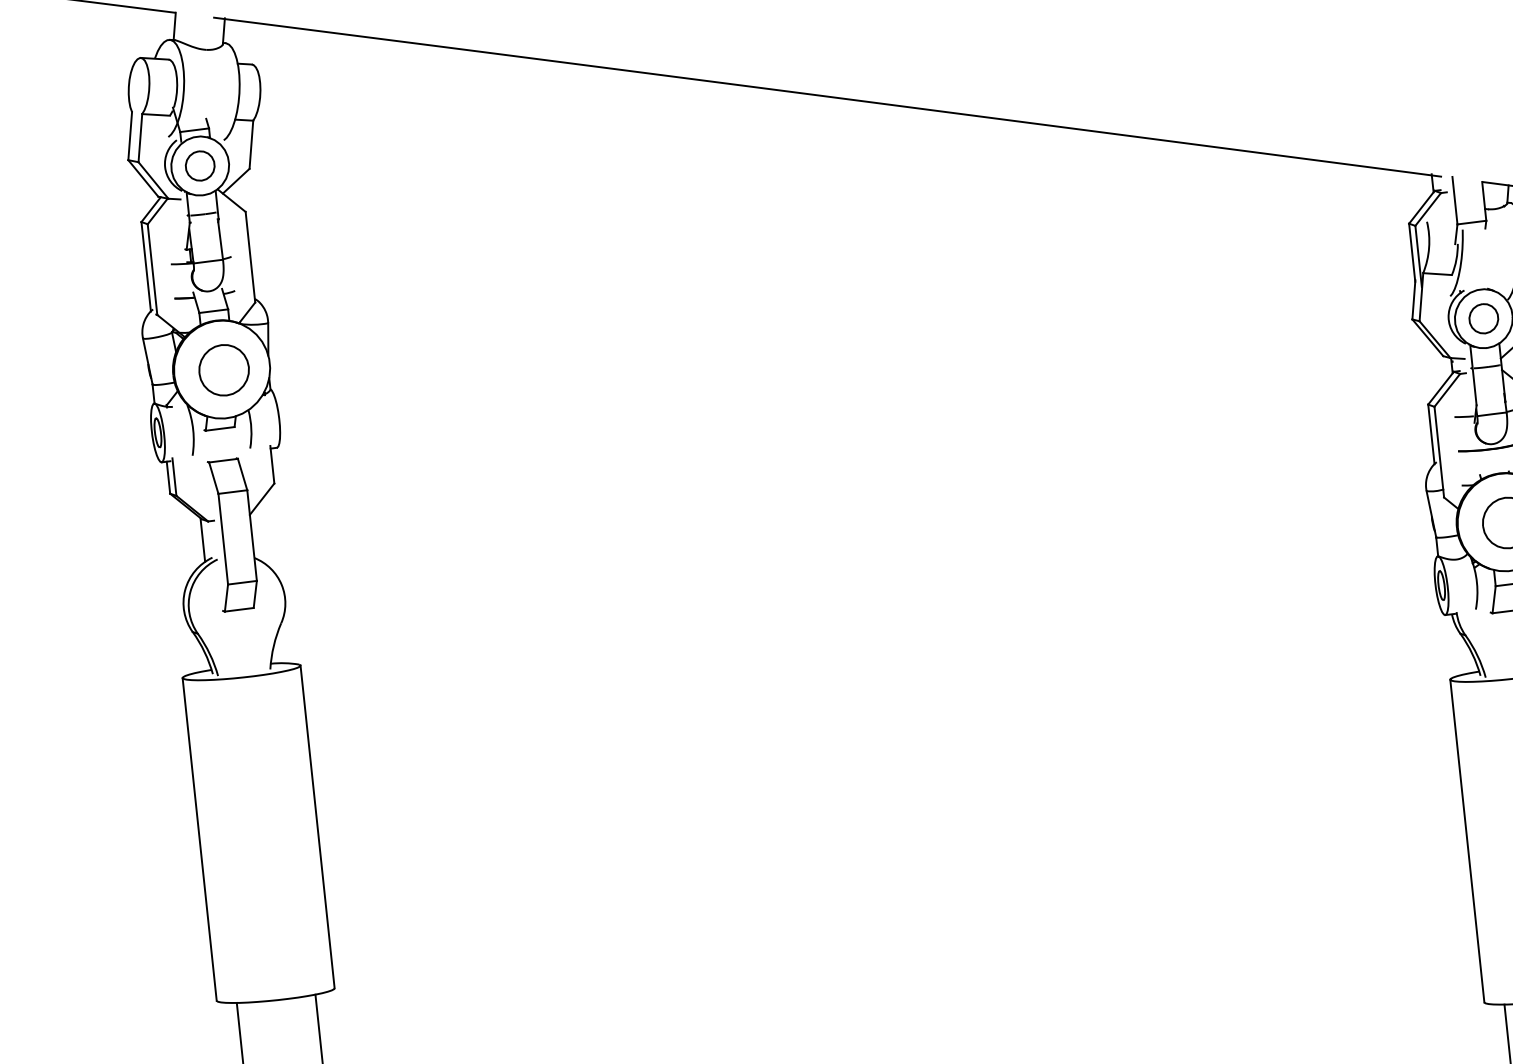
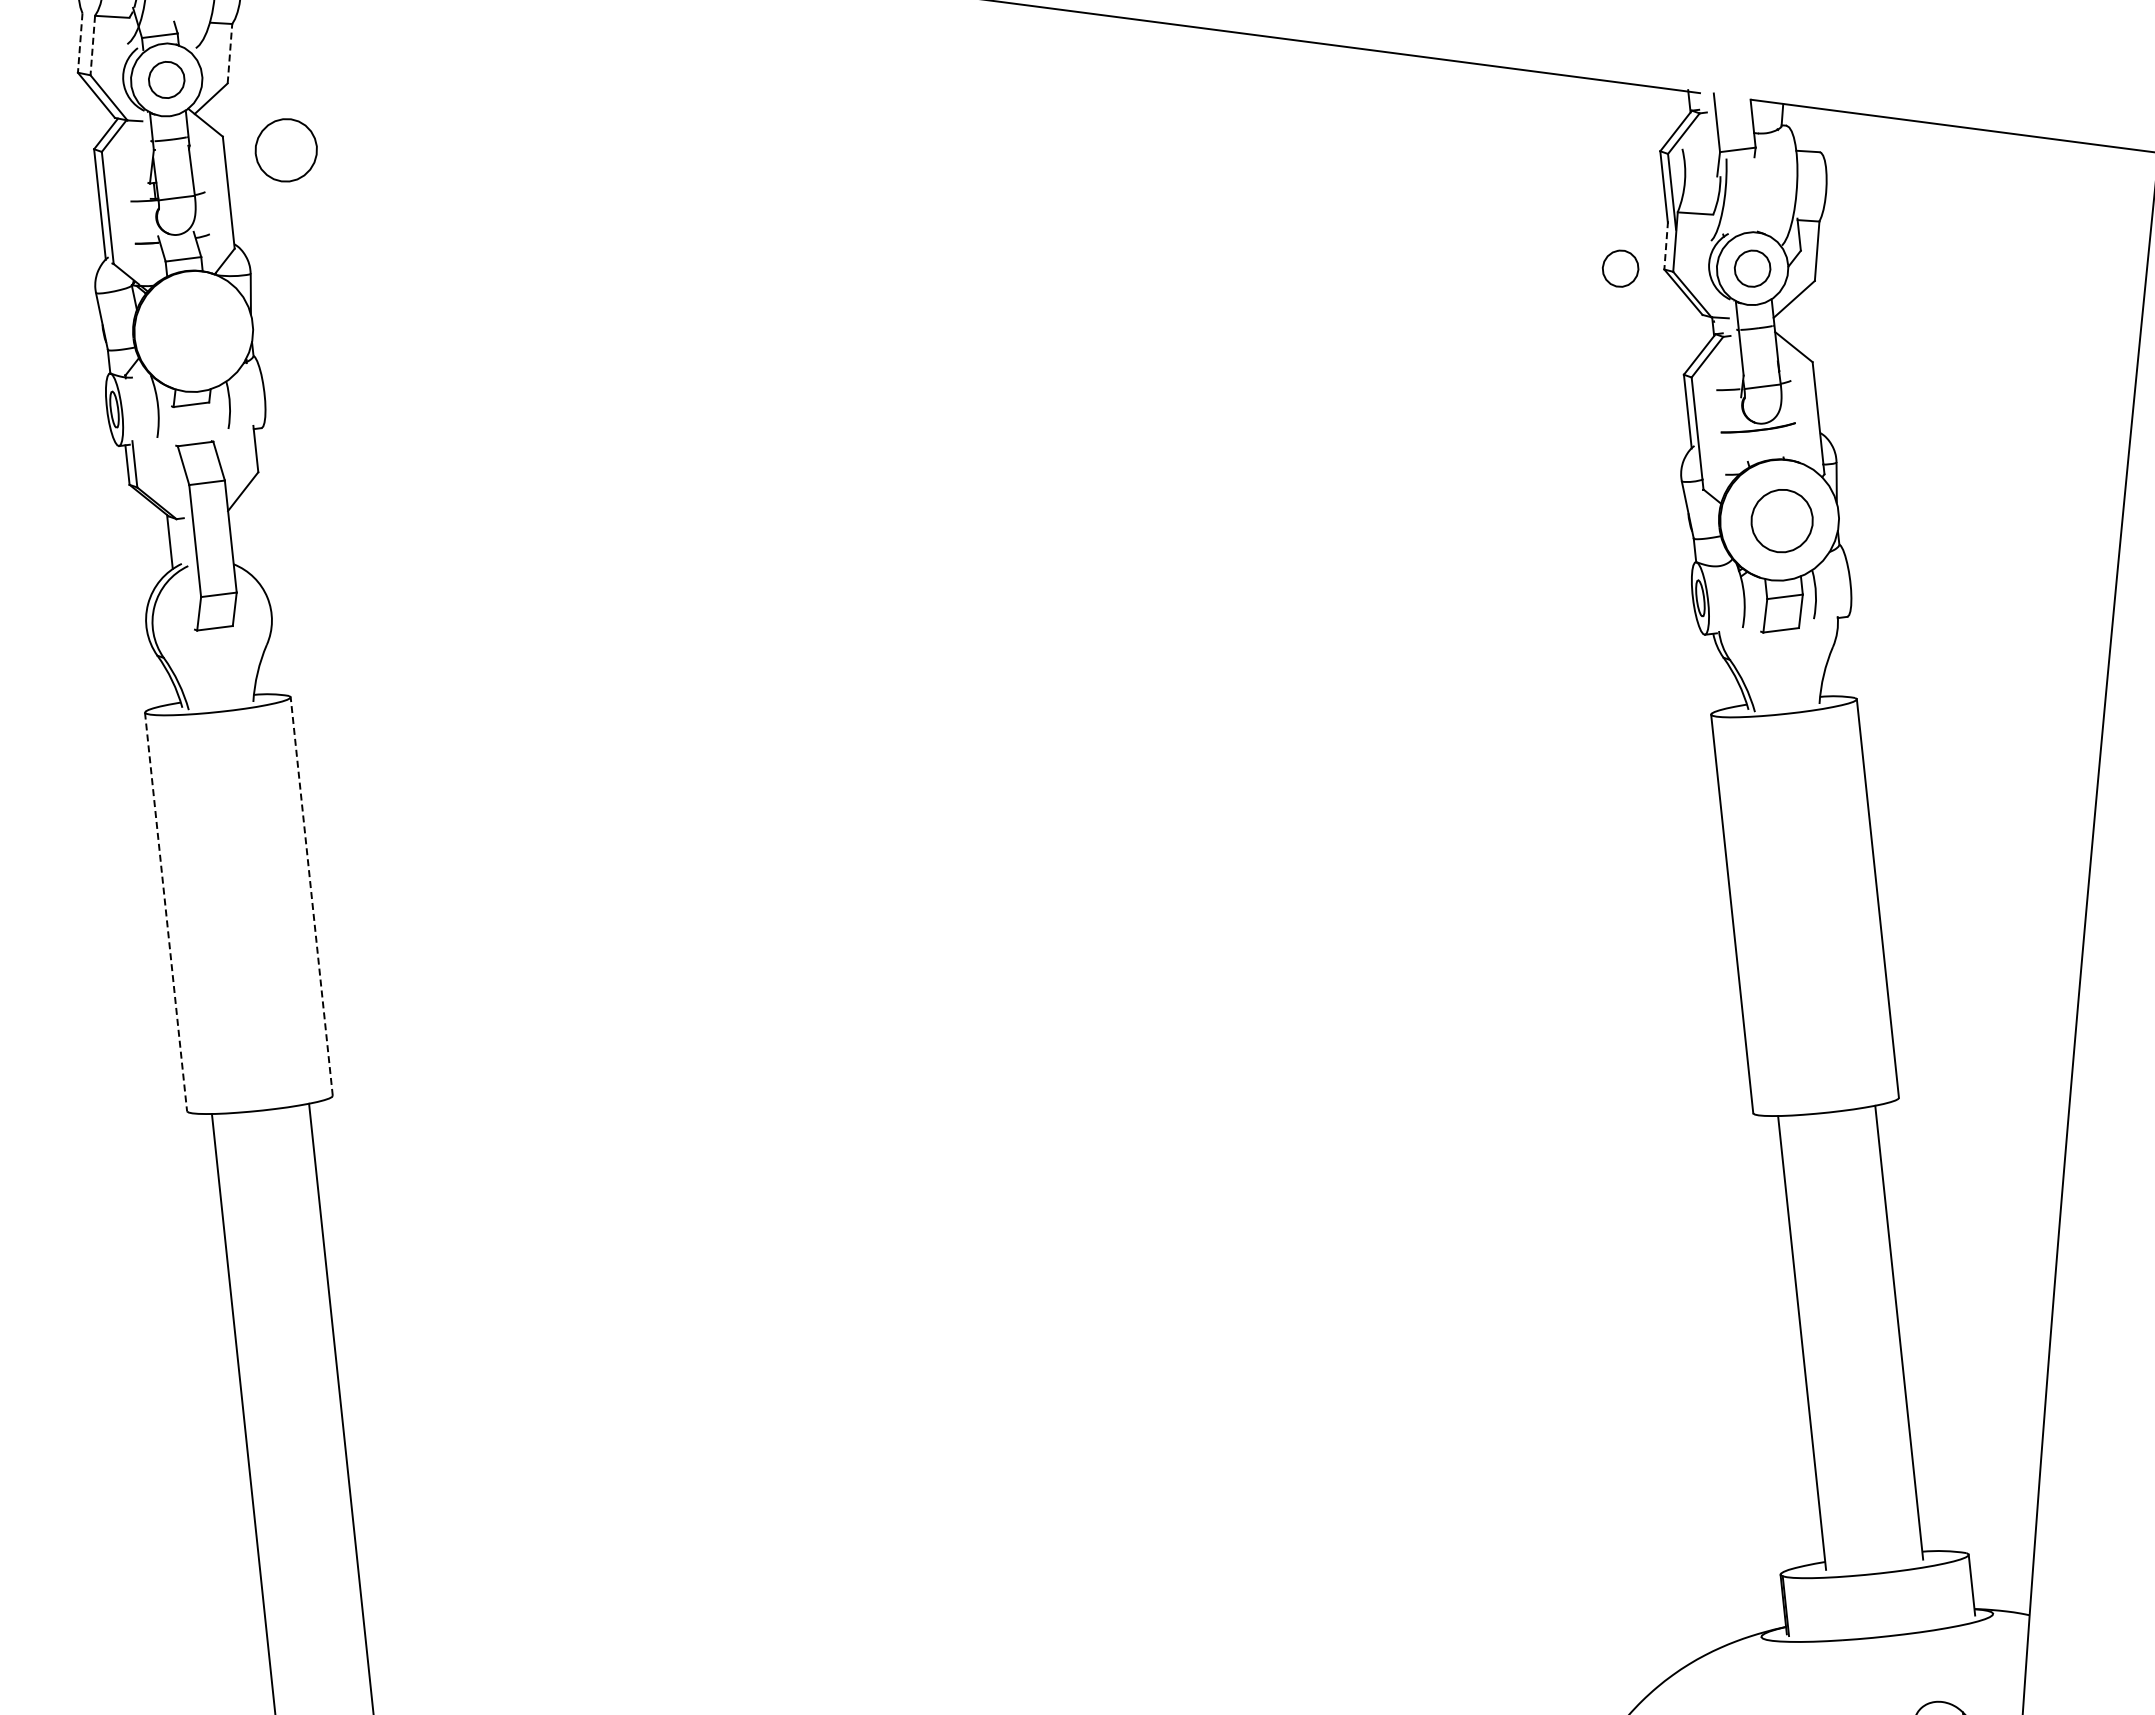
line: (130, 136) -> (80, 43), solid -> dashed
line: (140, 138) -> (92, 45), solid -> dashed
line: (251, 144) -> (229, 53), solid -> dashed
line: (1414, 299) -> (1666, 245), solid -> dashed
part: (1376, 318) -> (1620, 268), added
part: (223, 370) -> (285, 150), moved
line: (317, 826) -> (311, 896), solid -> dashed
line: (200, 839) -> (166, 912), solid -> dashed

